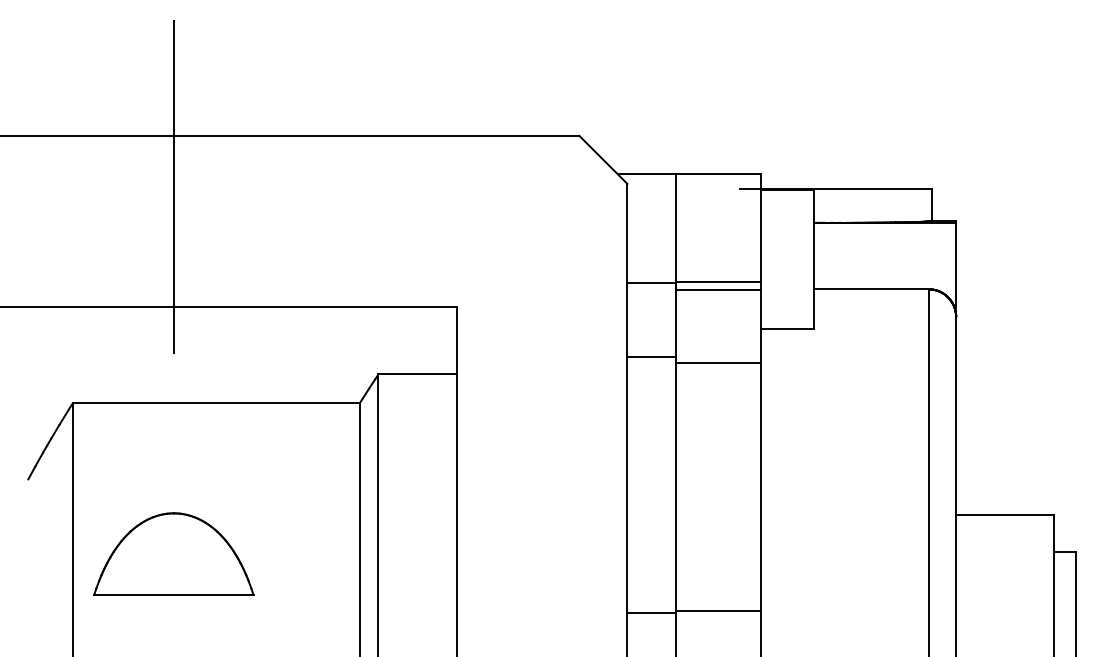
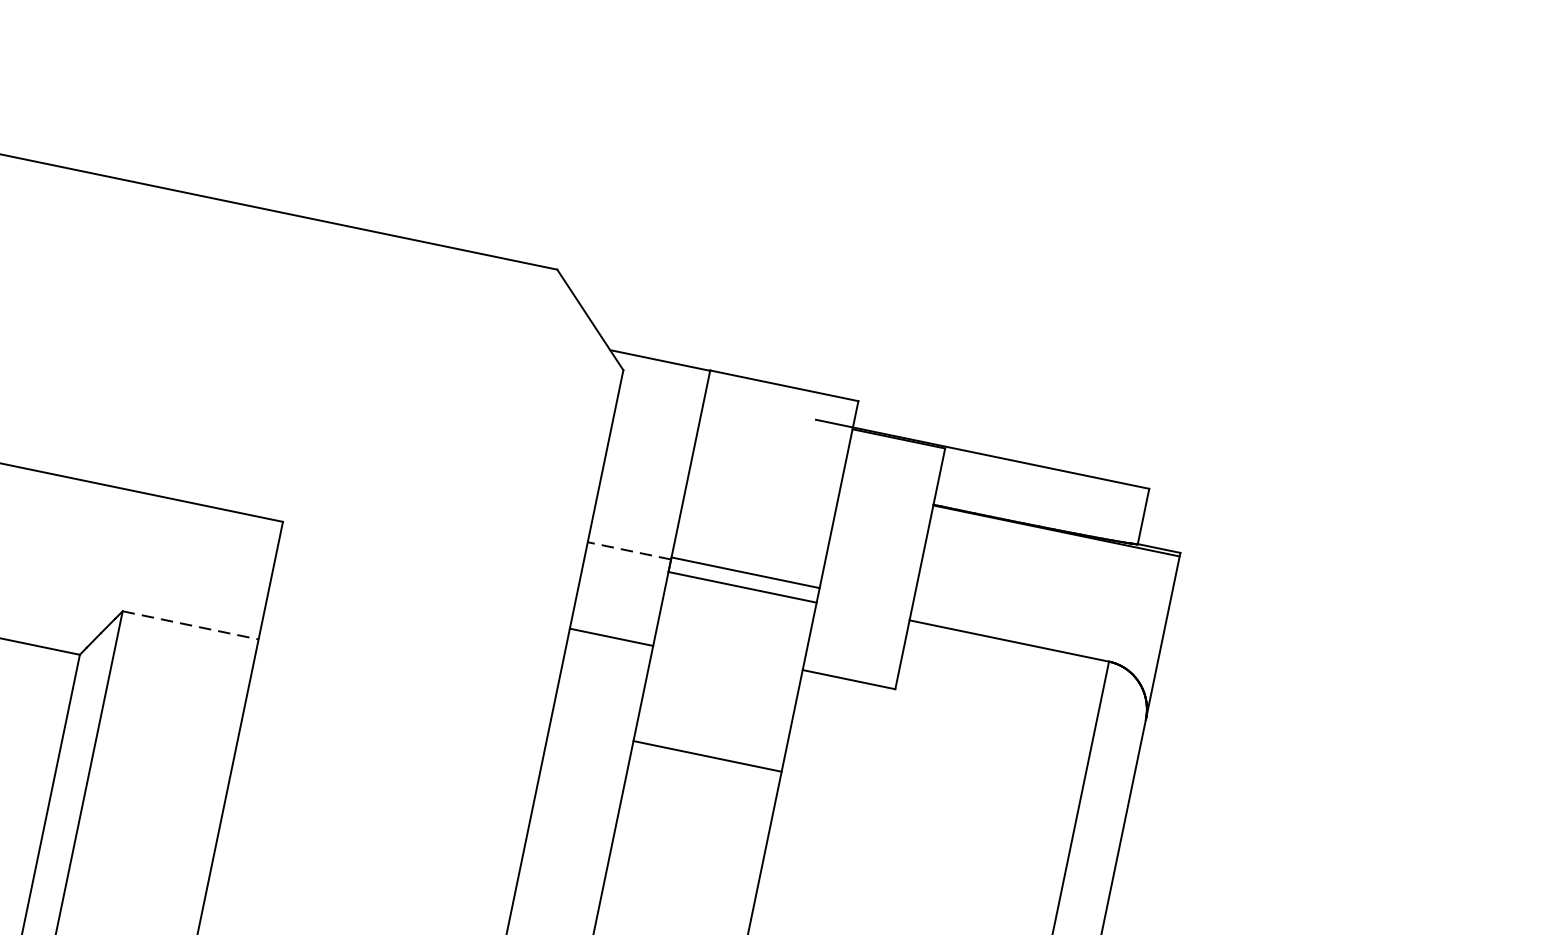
line: (650, 283) -> (627, 551), solid -> dashed
line: (651, 356) -> (611, 636), moved
line: (717, 362) -> (706, 755), moved
line: (418, 374) -> (192, 625), solid -> dashed

